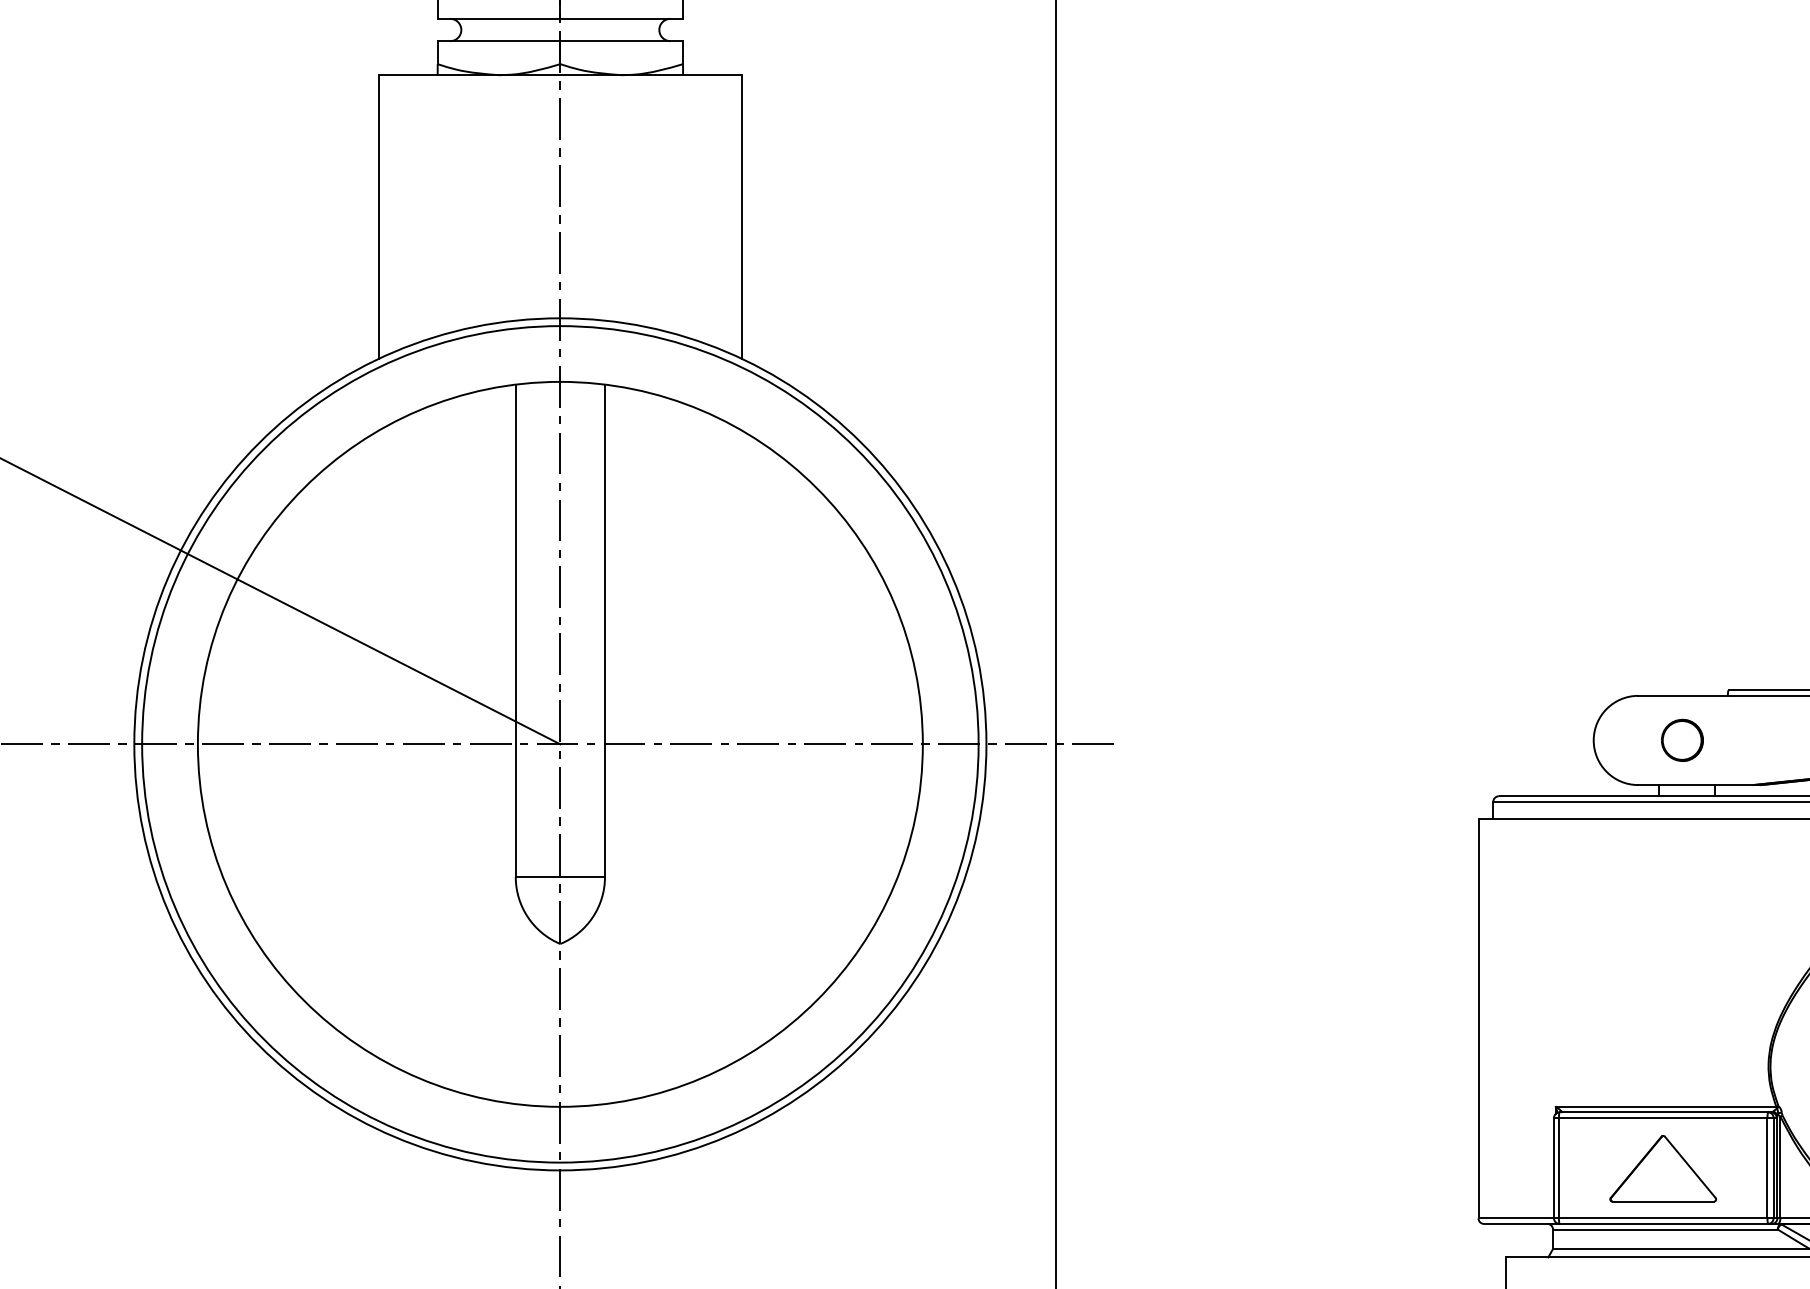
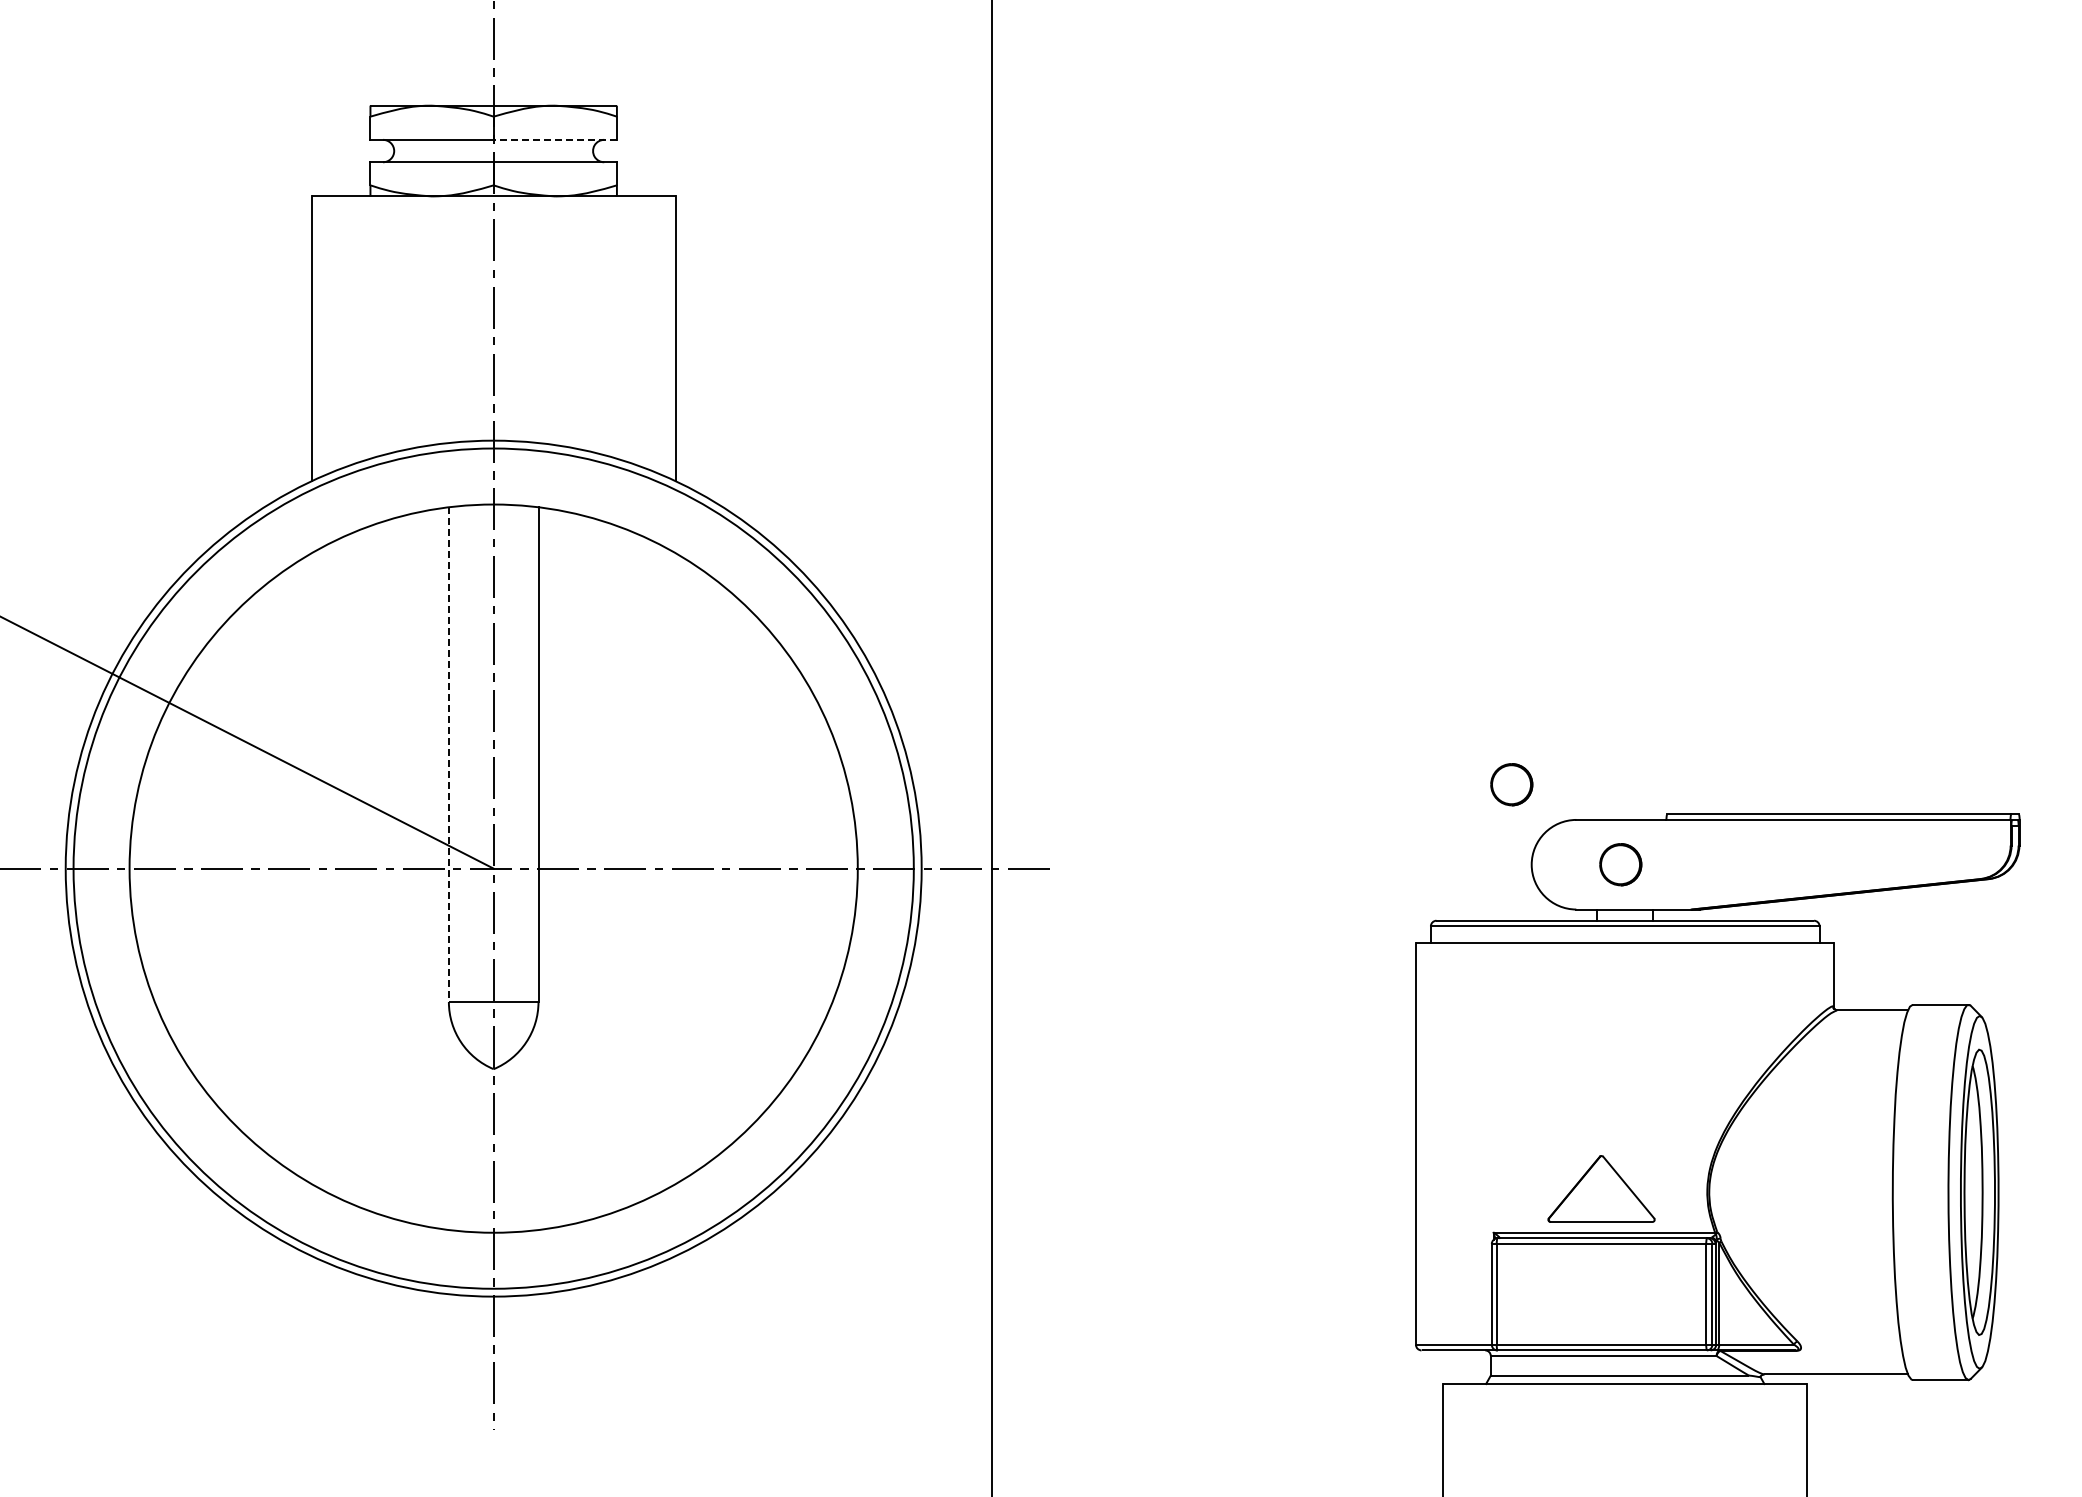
line: (621, 18) -> (555, 139), solid -> dashed
line: (515, 631) -> (448, 755), solid -> dashed
part: (1573, 660) -> (1511, 784), added
part: (1663, 1168) -> (1601, 1188), moved

